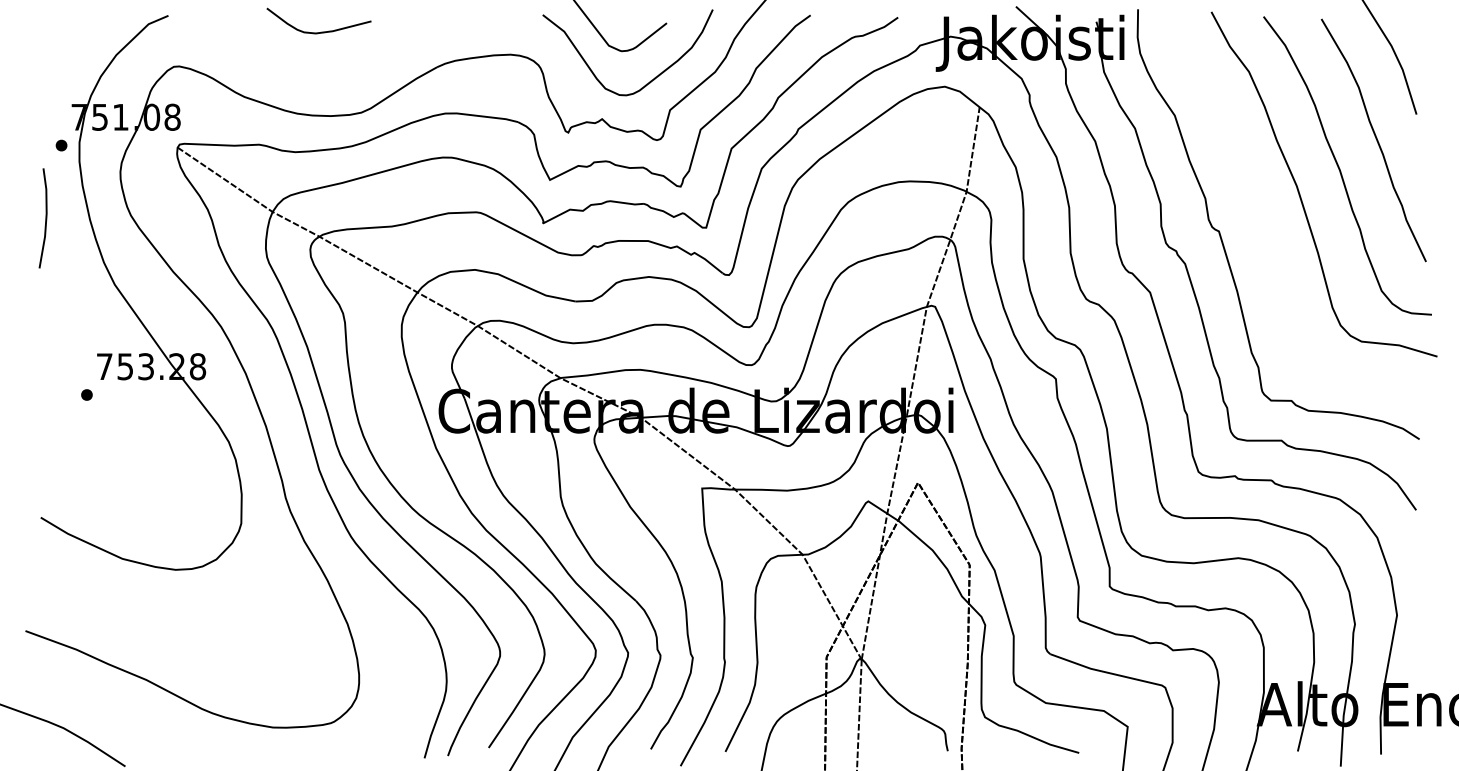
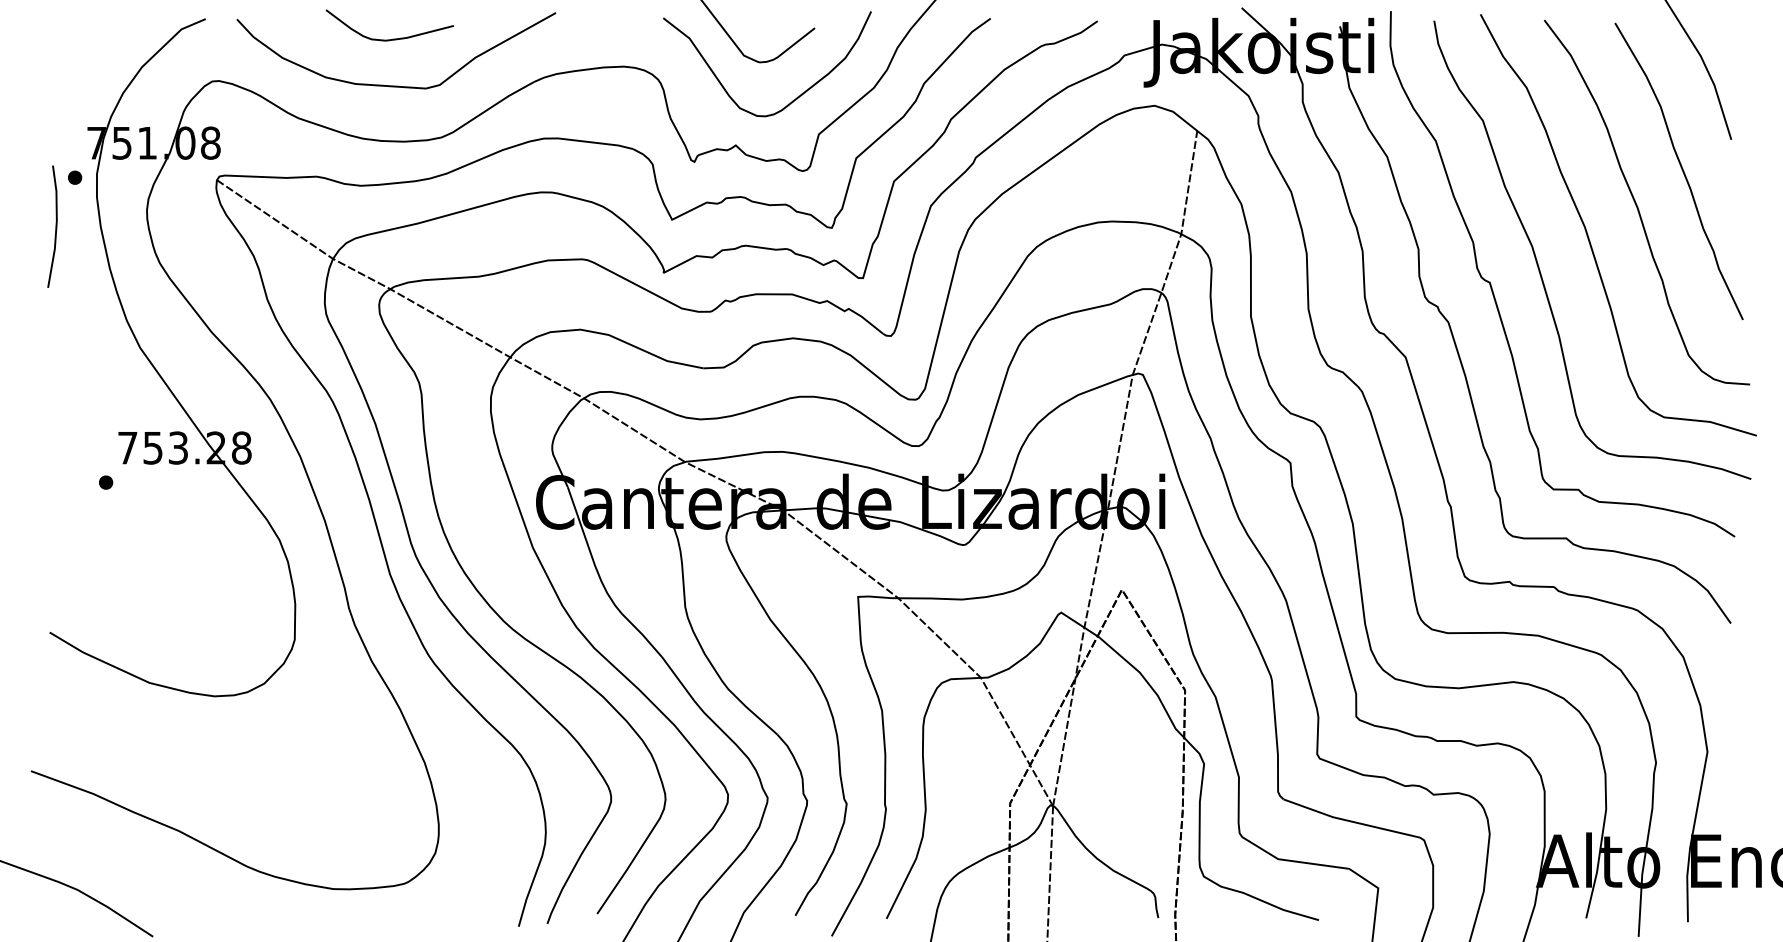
curve: (324, 70) -> (396, 85), added
line: (45, 218) -> (55, 226), moved
curve: (1259, 218) -> (1539, 266), added

